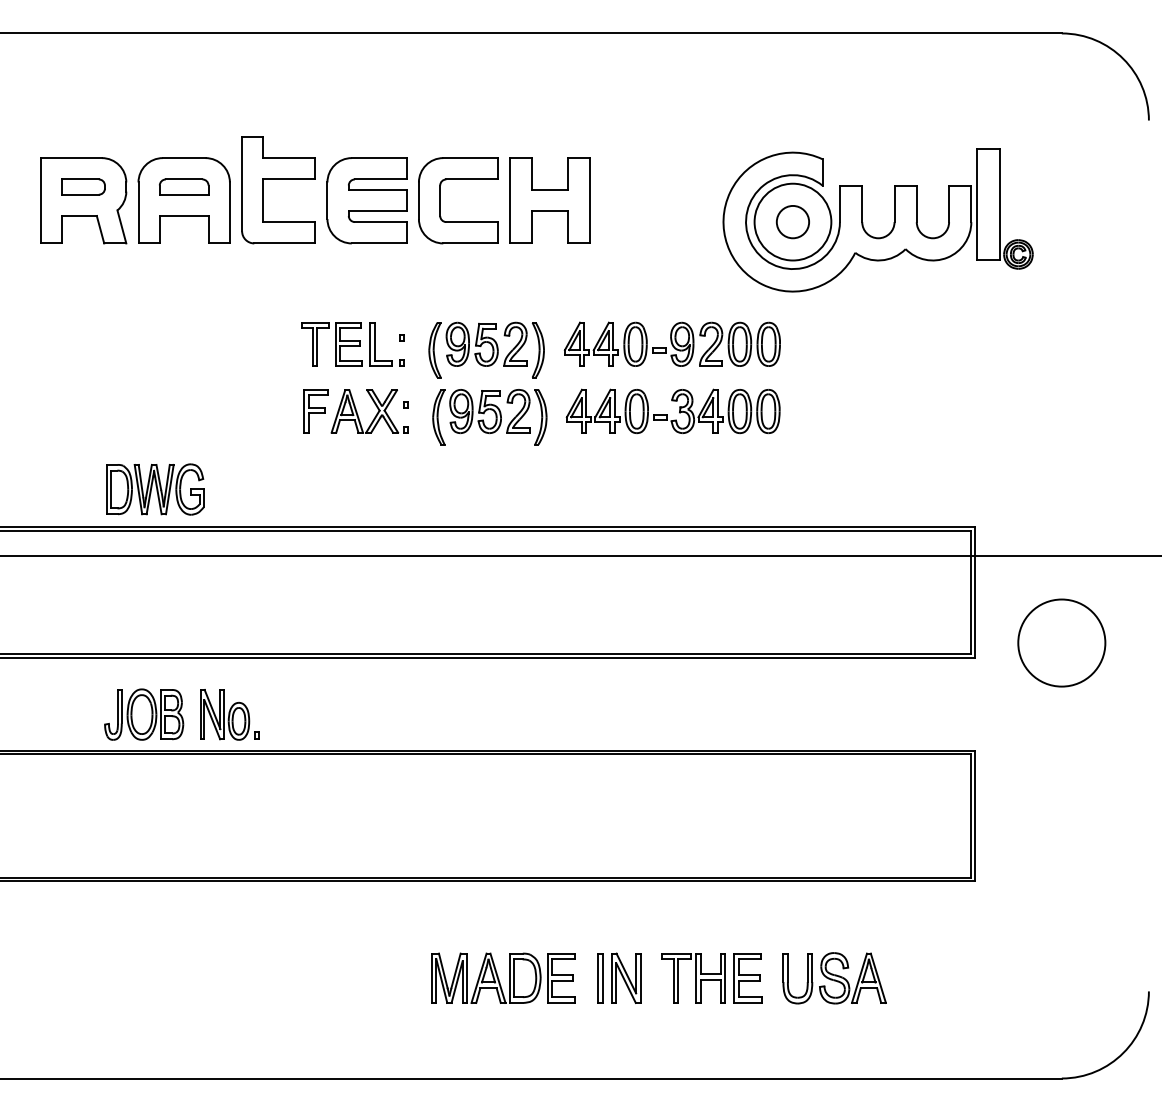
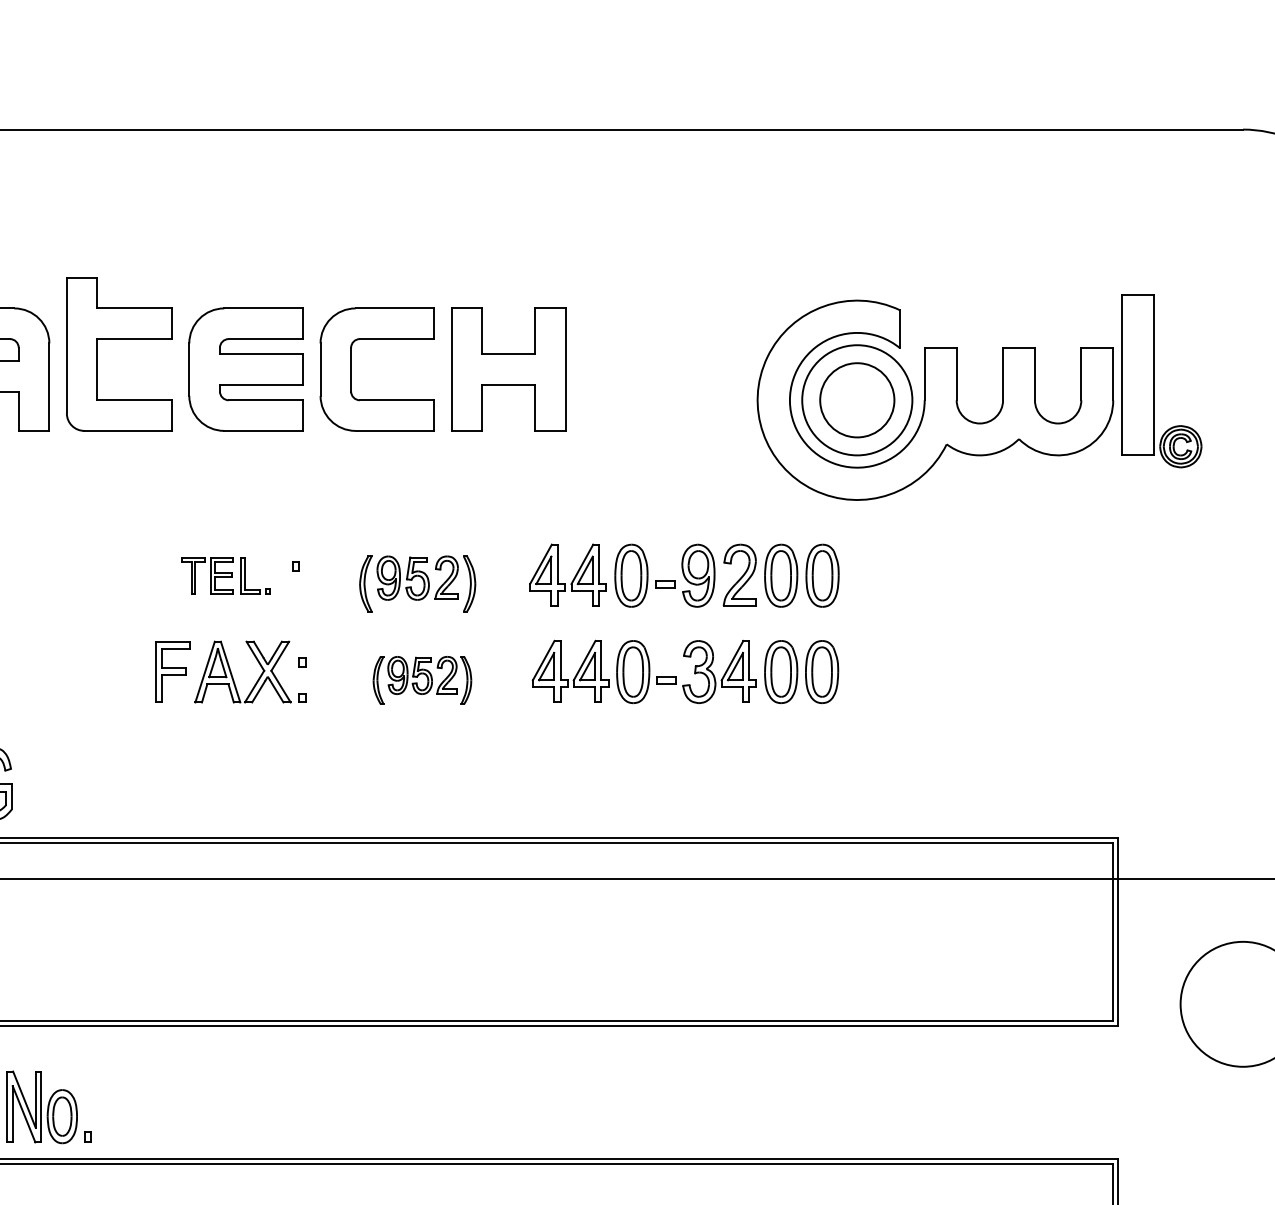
circle: (792, 221) -> (856, 399), size x1.6
part: (352, 344) -> (225, 575), size x0.6
part: (486, 349) -> (417, 583), size x0.7
part: (489, 417) -> (421, 680), size x0.6

